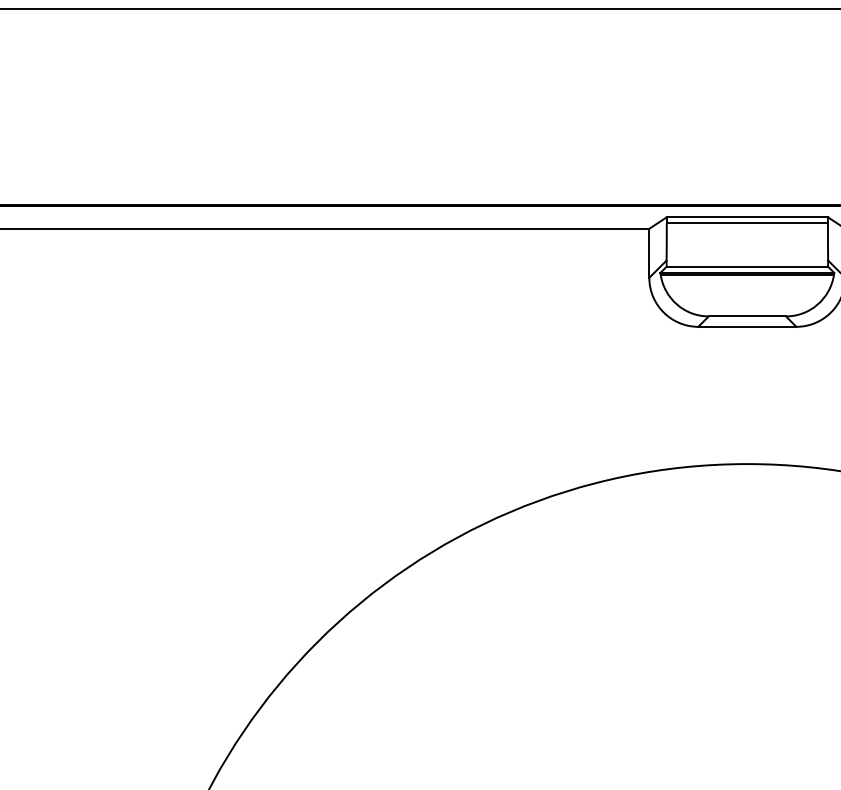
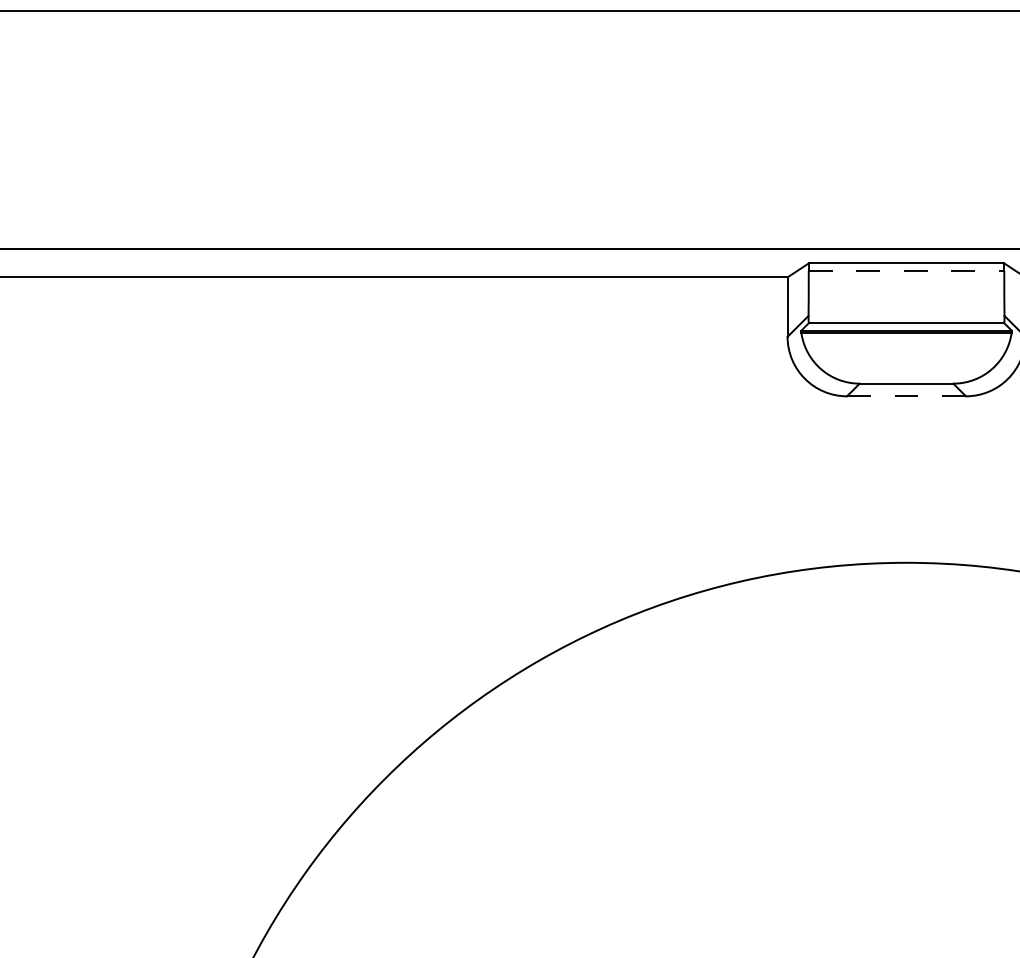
line: (747, 223) -> (906, 270), solid -> dashed
line: (747, 326) -> (906, 395), solid -> dashed

